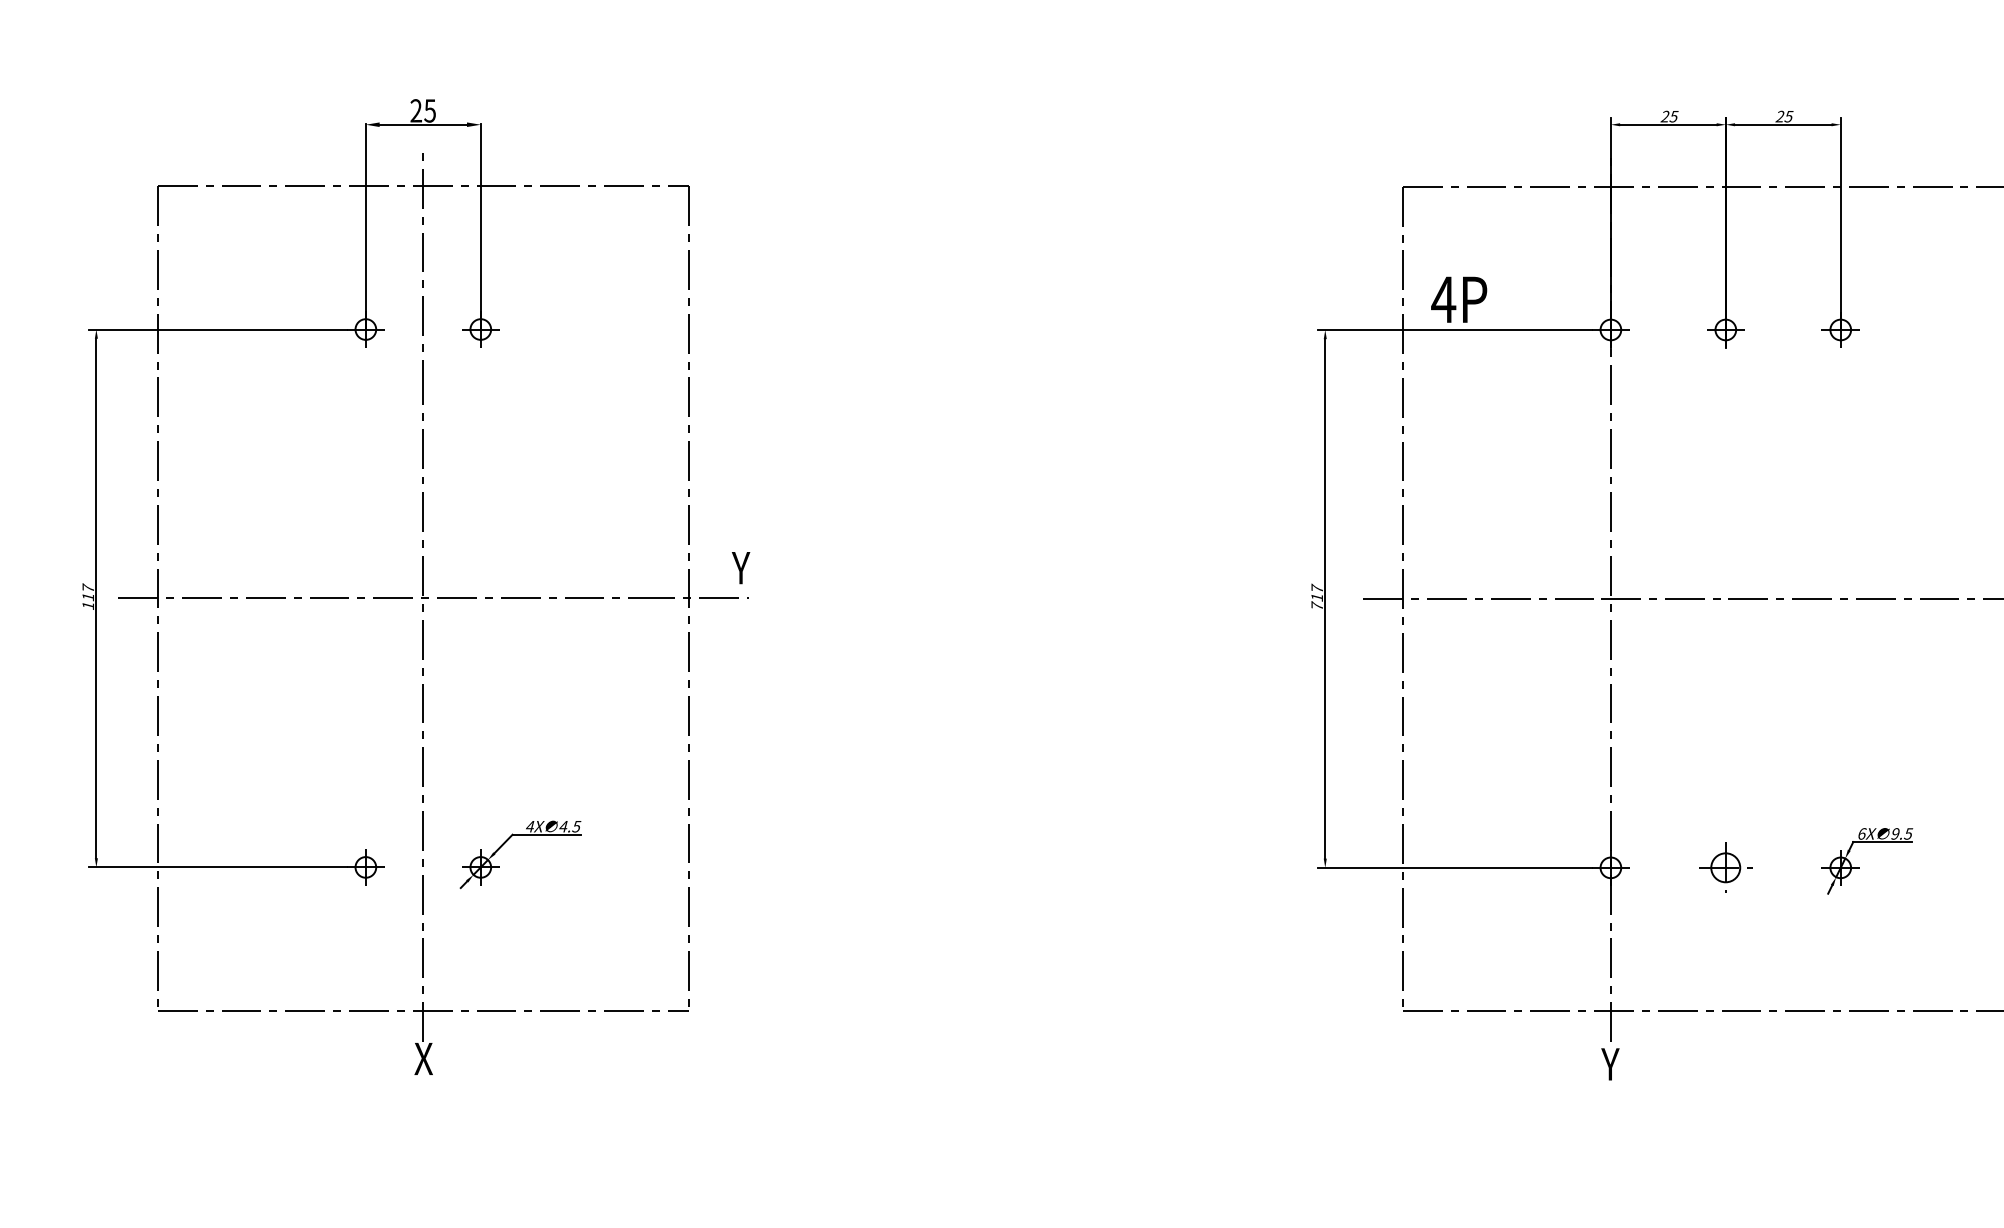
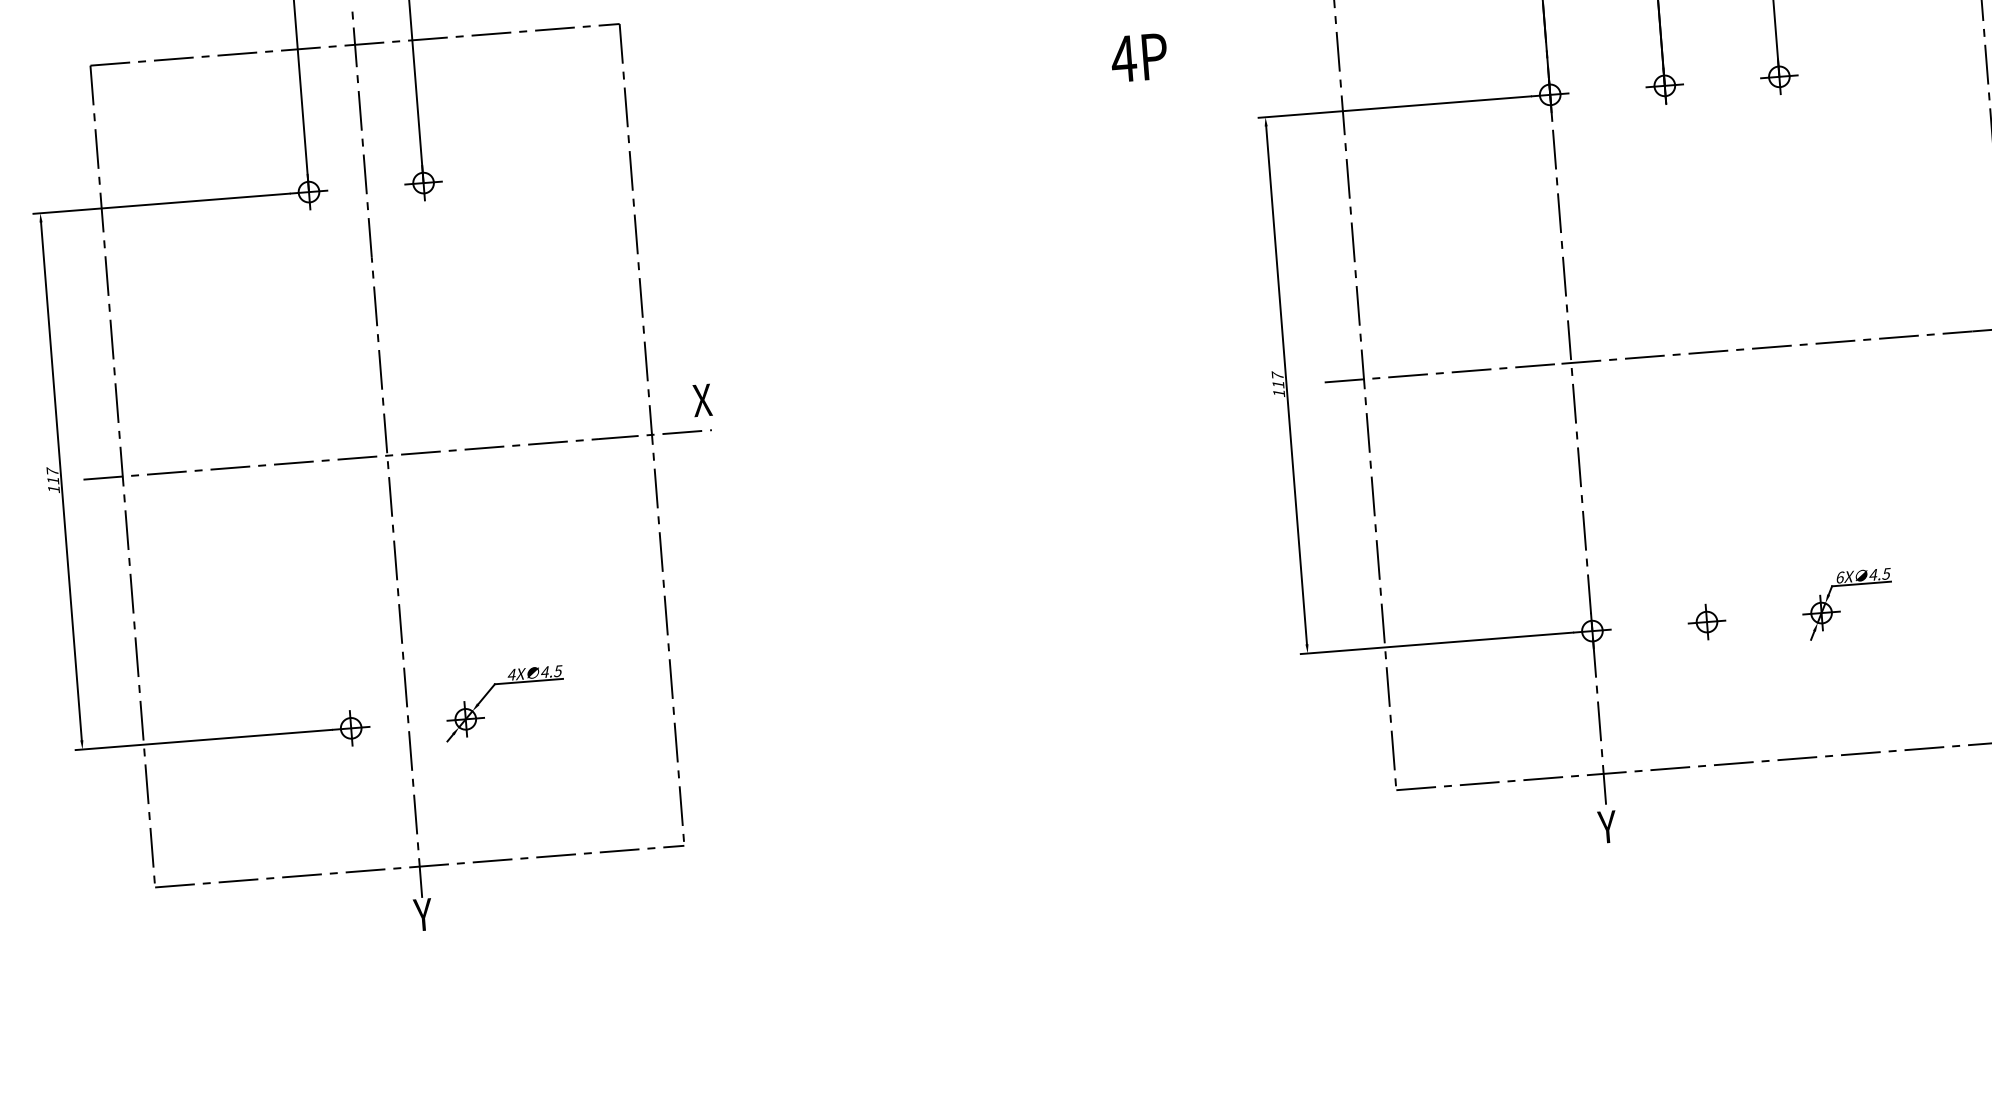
text: (1459, 299) -> (1139, 57), moved
text: (740, 568) -> (701, 400), Y -> X
text: (1316, 605) -> (1278, 392), 717 -> 117
text: (1895, 833) -> (1873, 574), 9.5 -> 4.5
part: (1725, 867) -> (1706, 621), size x0.71
text: (422, 1058) -> (422, 914), X -> Y

